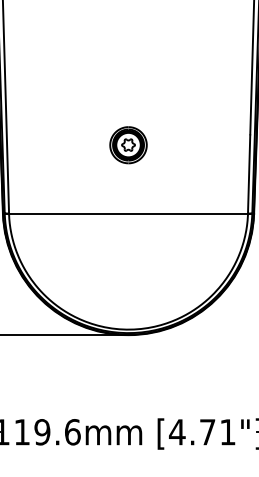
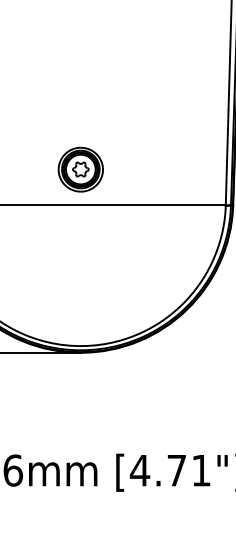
part: (128, 145) -> (80, 170), moved

